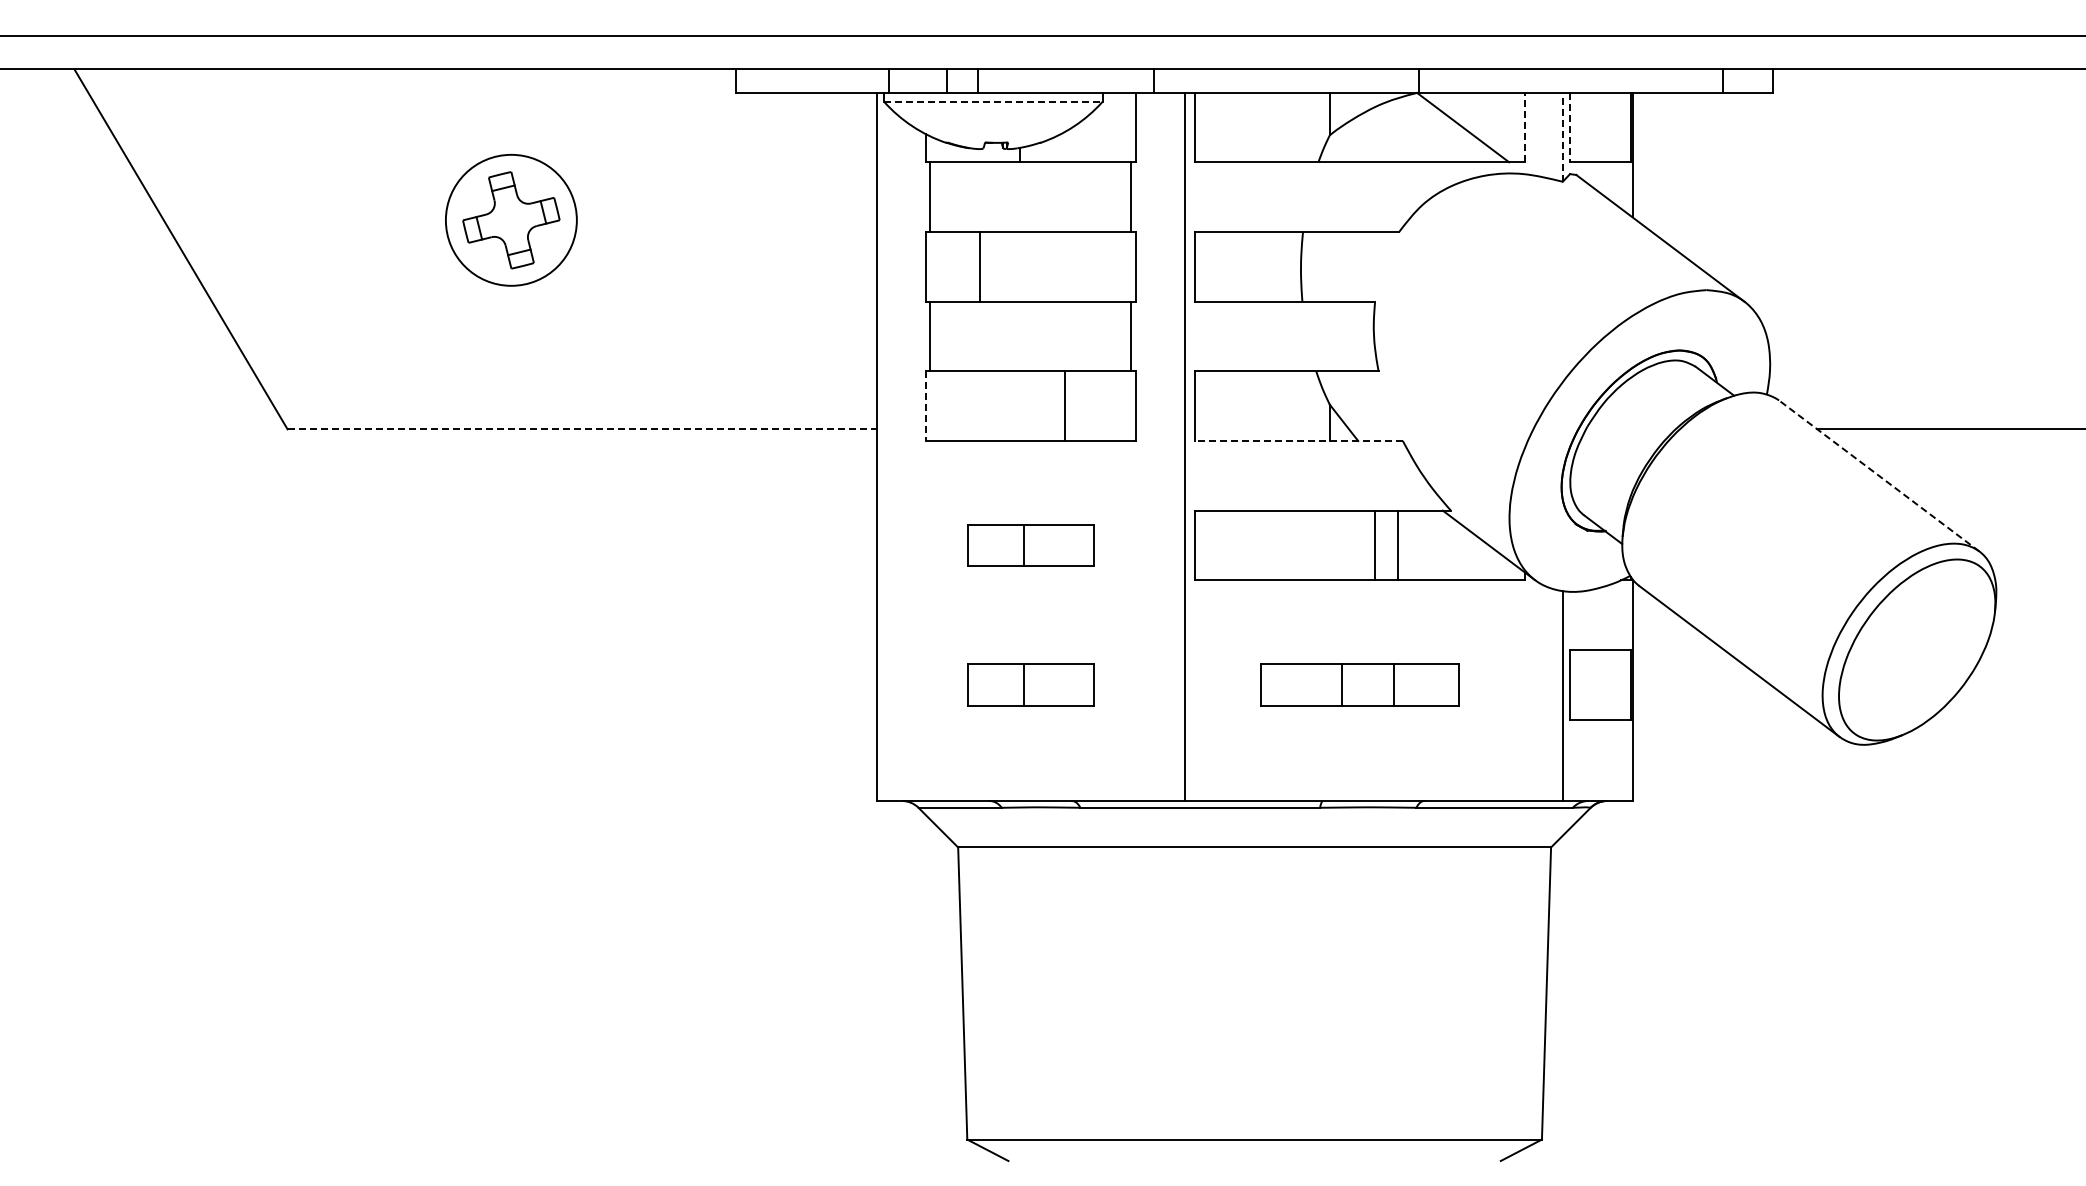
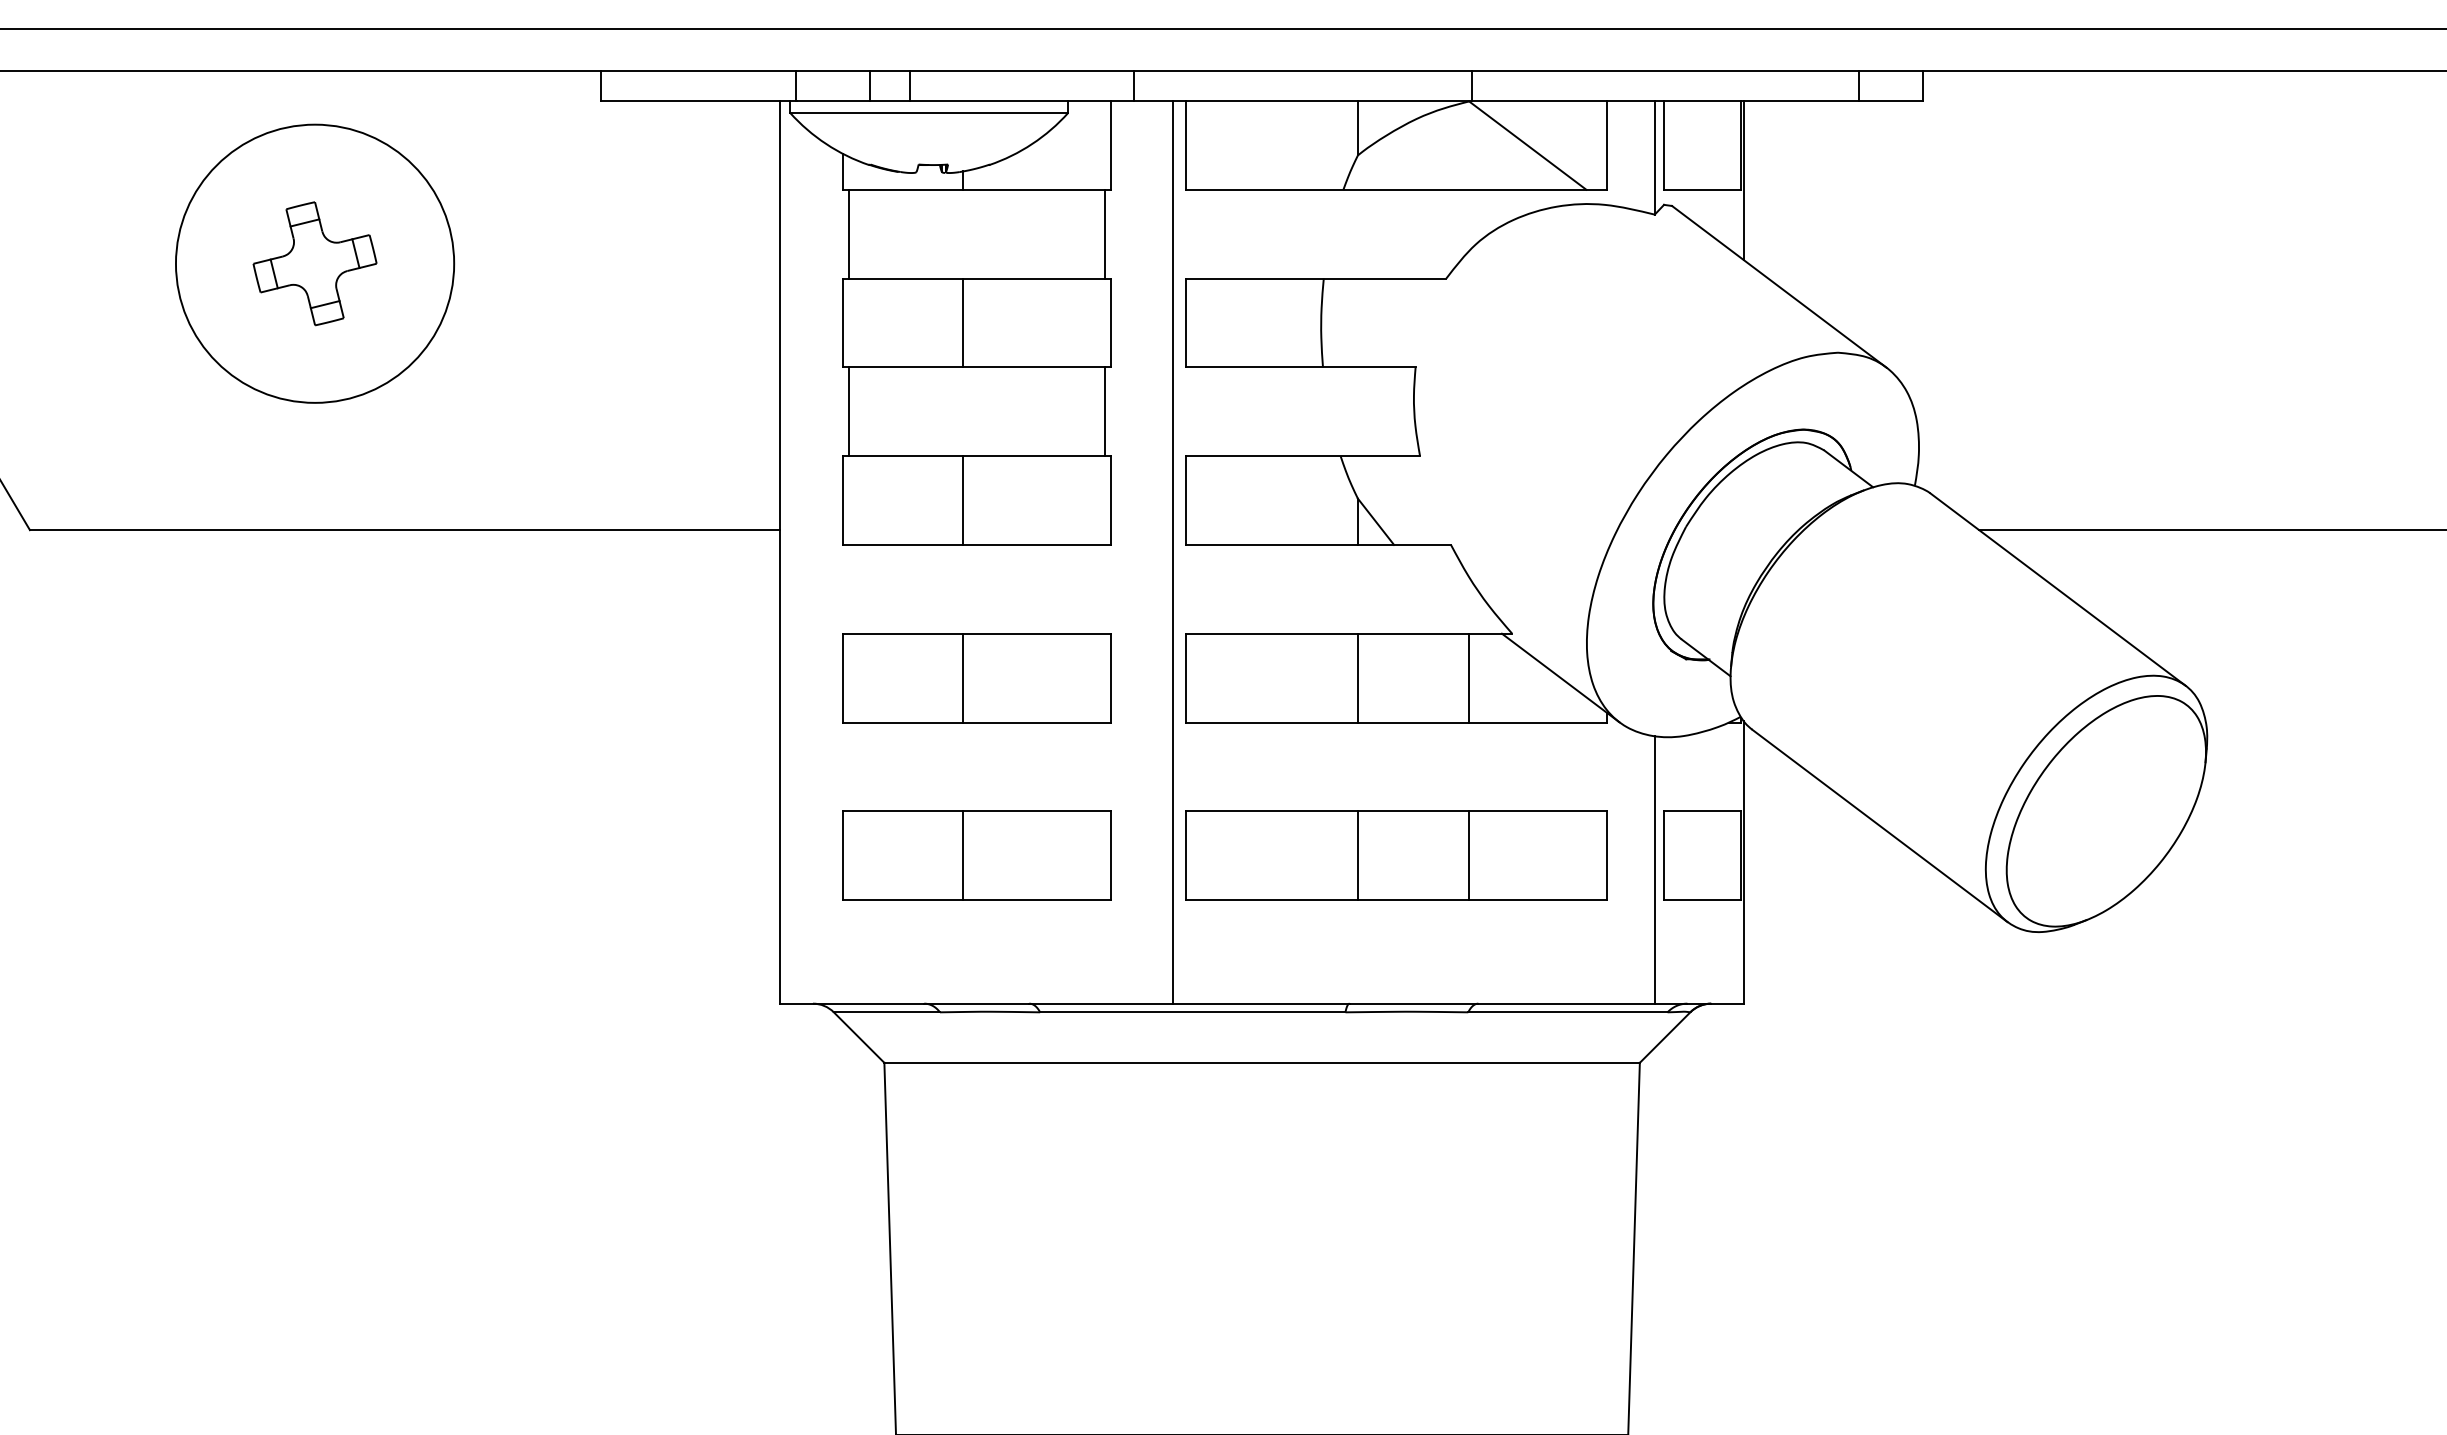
line: (993, 101) -> (929, 112), dashed -> solid
line: (1525, 127) -> (1607, 145), dashed -> solid
line: (1569, 127) -> (1663, 145), dashed -> solid
line: (1562, 137) -> (1654, 158), dashed -> solid
circle: (511, 220) -> (315, 263), size x1.67
line: (979, 266) -> (962, 322), moved
line: (1064, 405) -> (962, 499), moved
line: (925, 406) -> (842, 500), dashed -> solid
line: (582, 429) -> (405, 530), dashed -> solid
line: (1299, 440) -> (1319, 544), dashed -> solid
line: (1878, 475) -> (2057, 588), dashed -> solid
part: (1030, 545) -> (976, 678), size x1.67
line: (1375, 545) -> (1469, 678), moved
line: (1397, 545) -> (1357, 678), moved
part: (1030, 684) -> (976, 855), size x1.67
part: (1359, 684) -> (1395, 855), size x1.67

